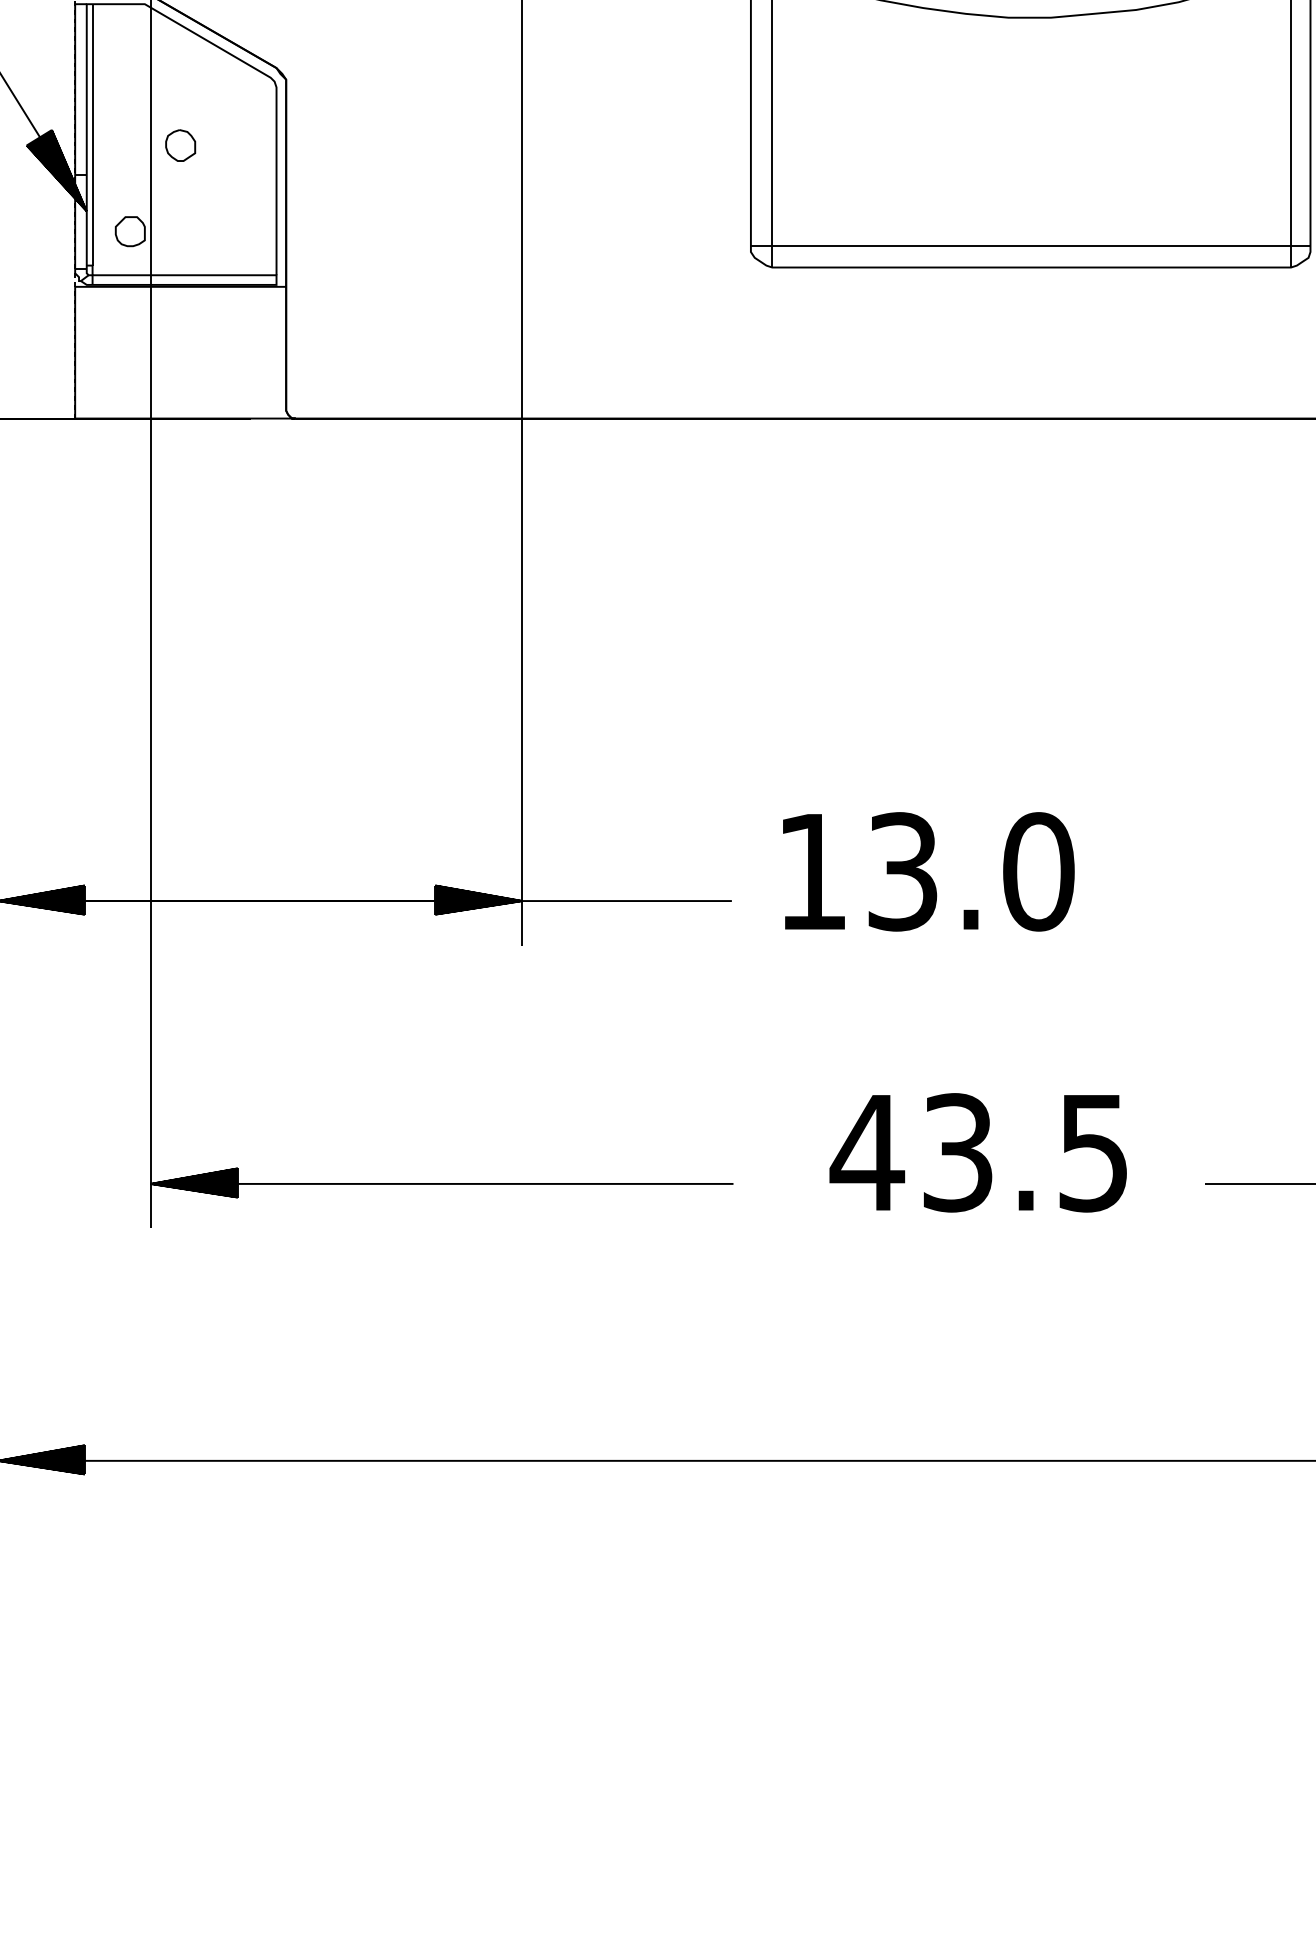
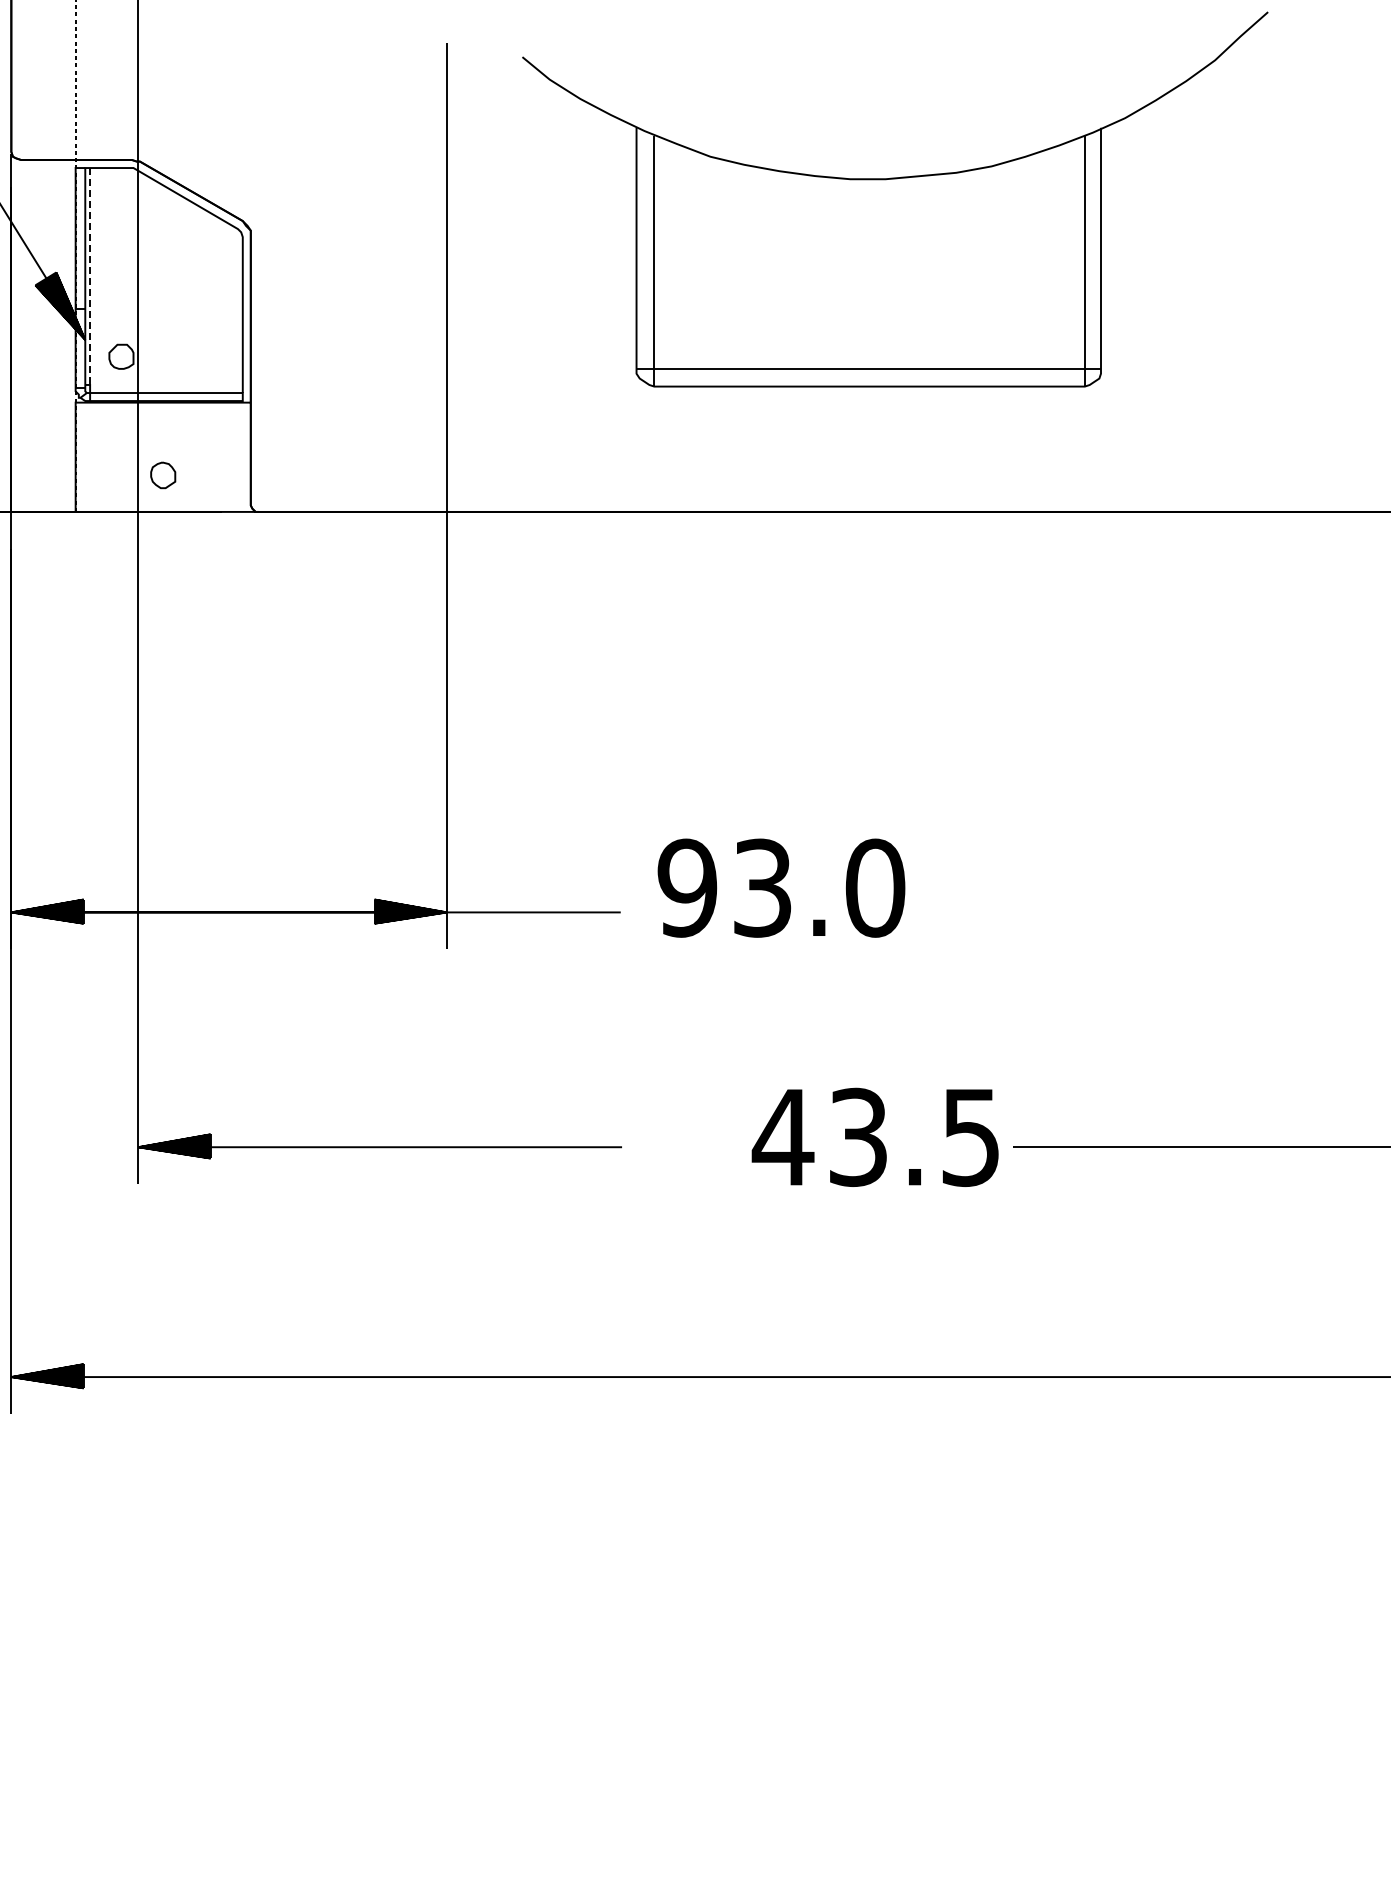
line: (93, 136) -> (90, 277), solid -> dashed
part: (180, 145) -> (163, 475), moved
text: (812, 871) -> (687, 887), 13.0 -> 93.0
text: (977, 1151) -> (874, 1136), moved

